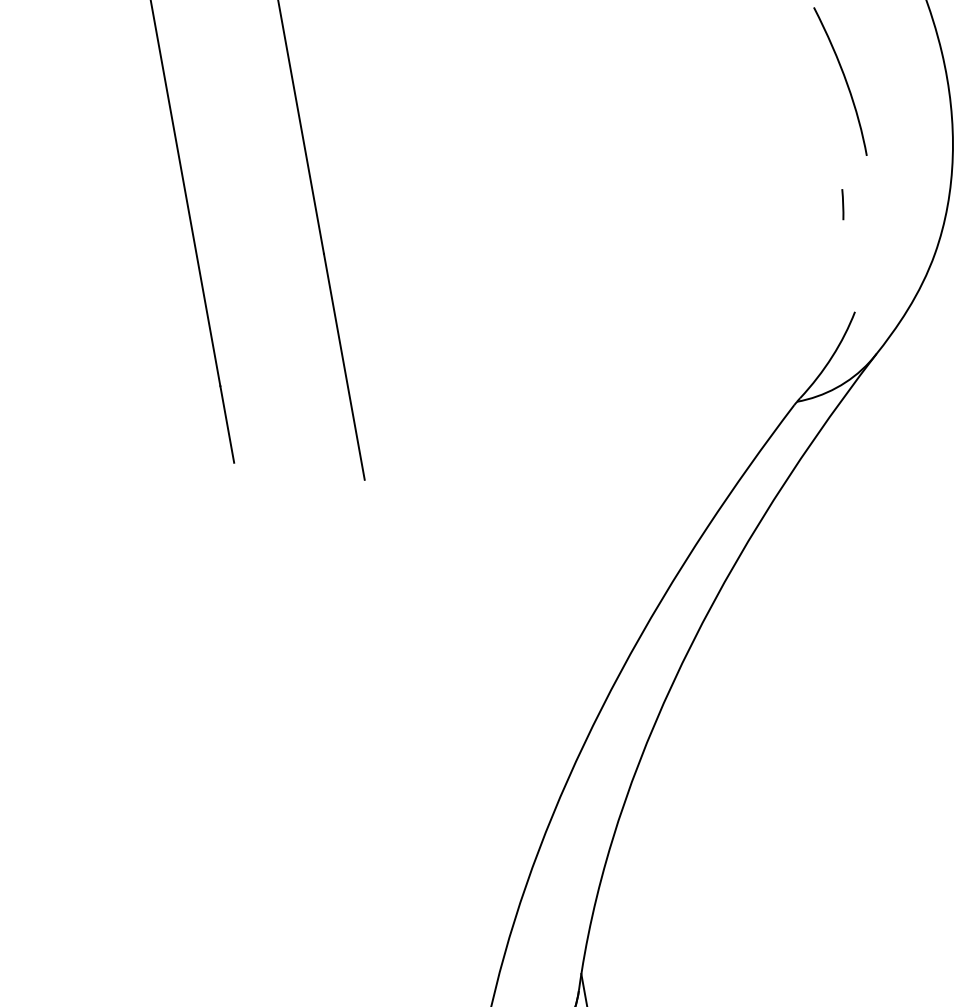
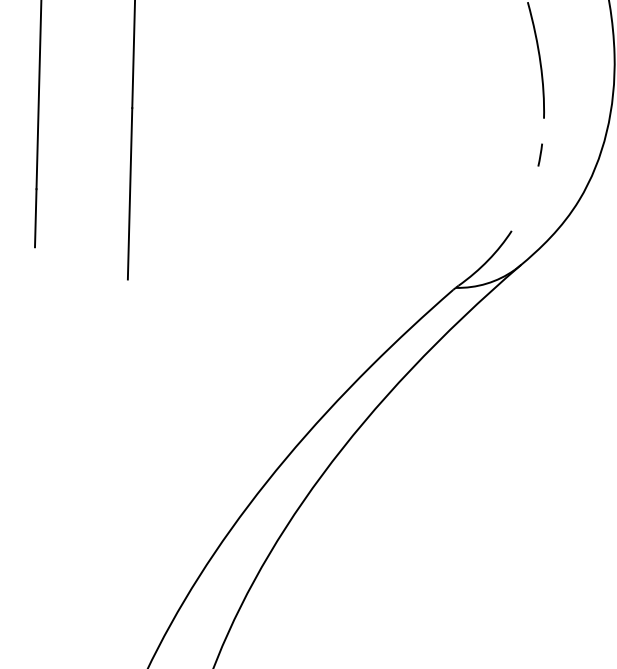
line: (842, 204) -> (540, 154), moved

